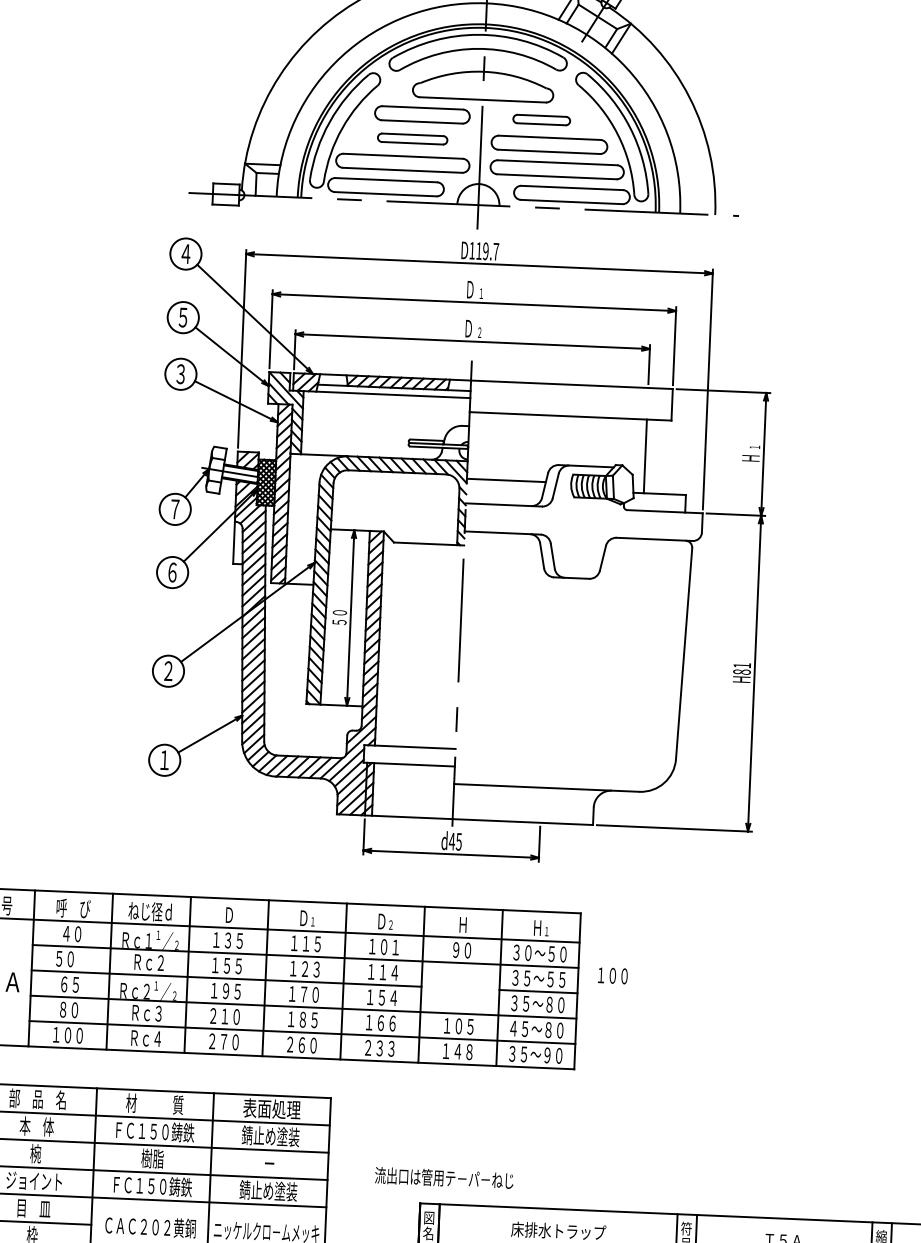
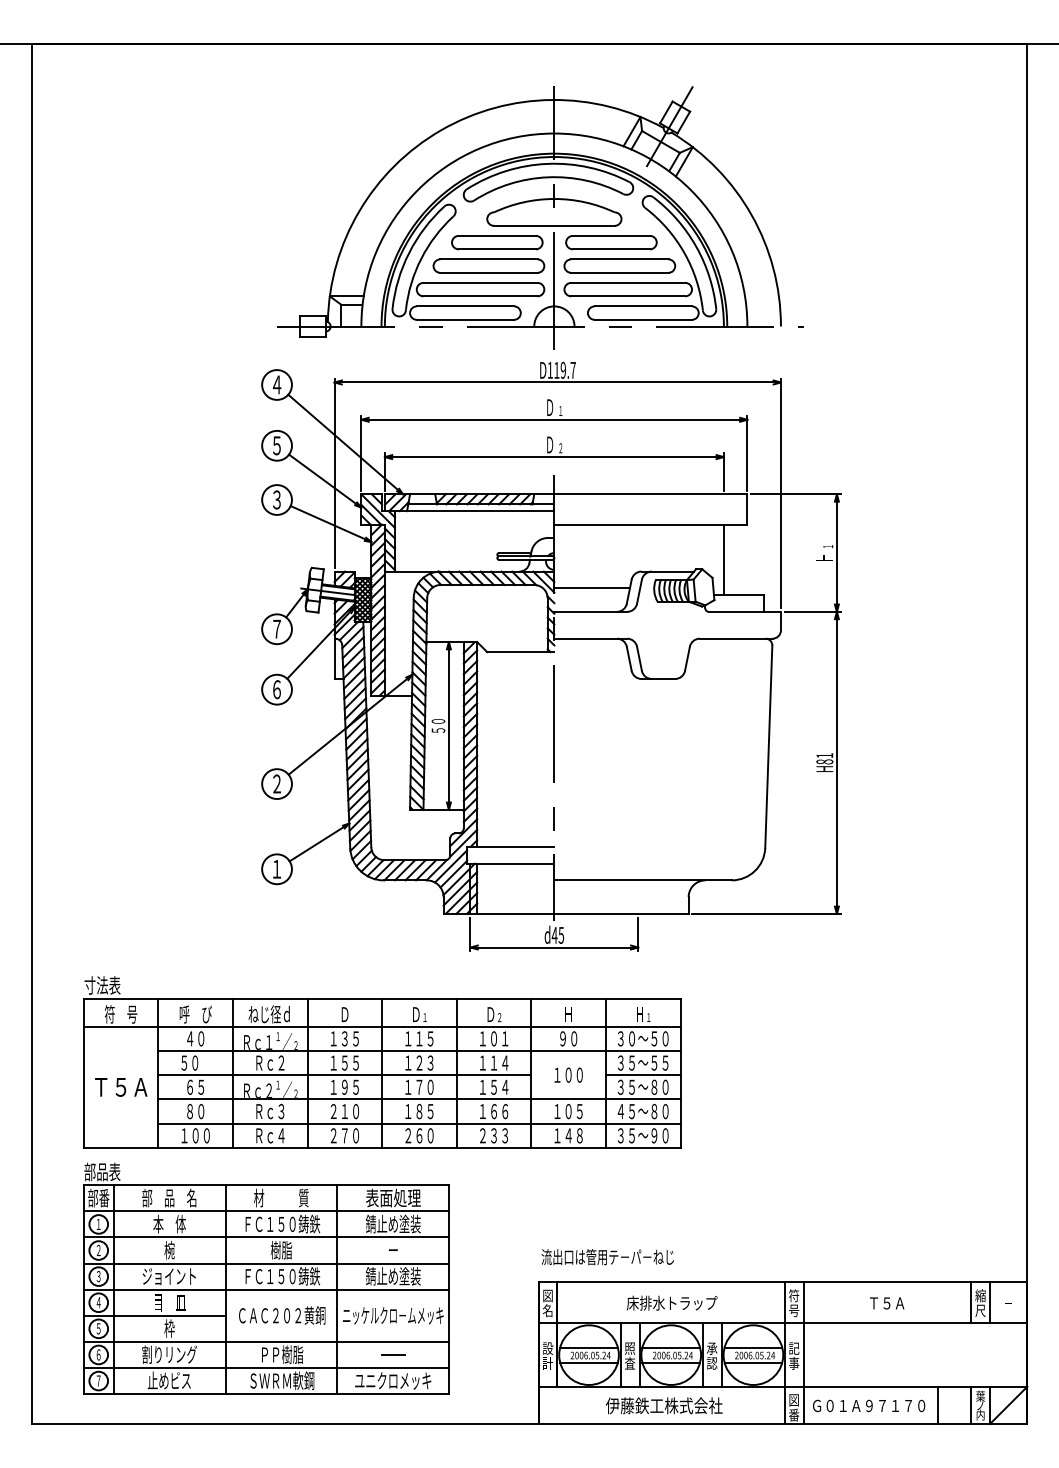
part: (541, 119) -> (611, 242), size x1.67
part: (412, 138) -> (488, 265), size x1.67
text: (612, 975) -> (568, 1074), moved
text: (444, 1178) -> (607, 1257), moved

